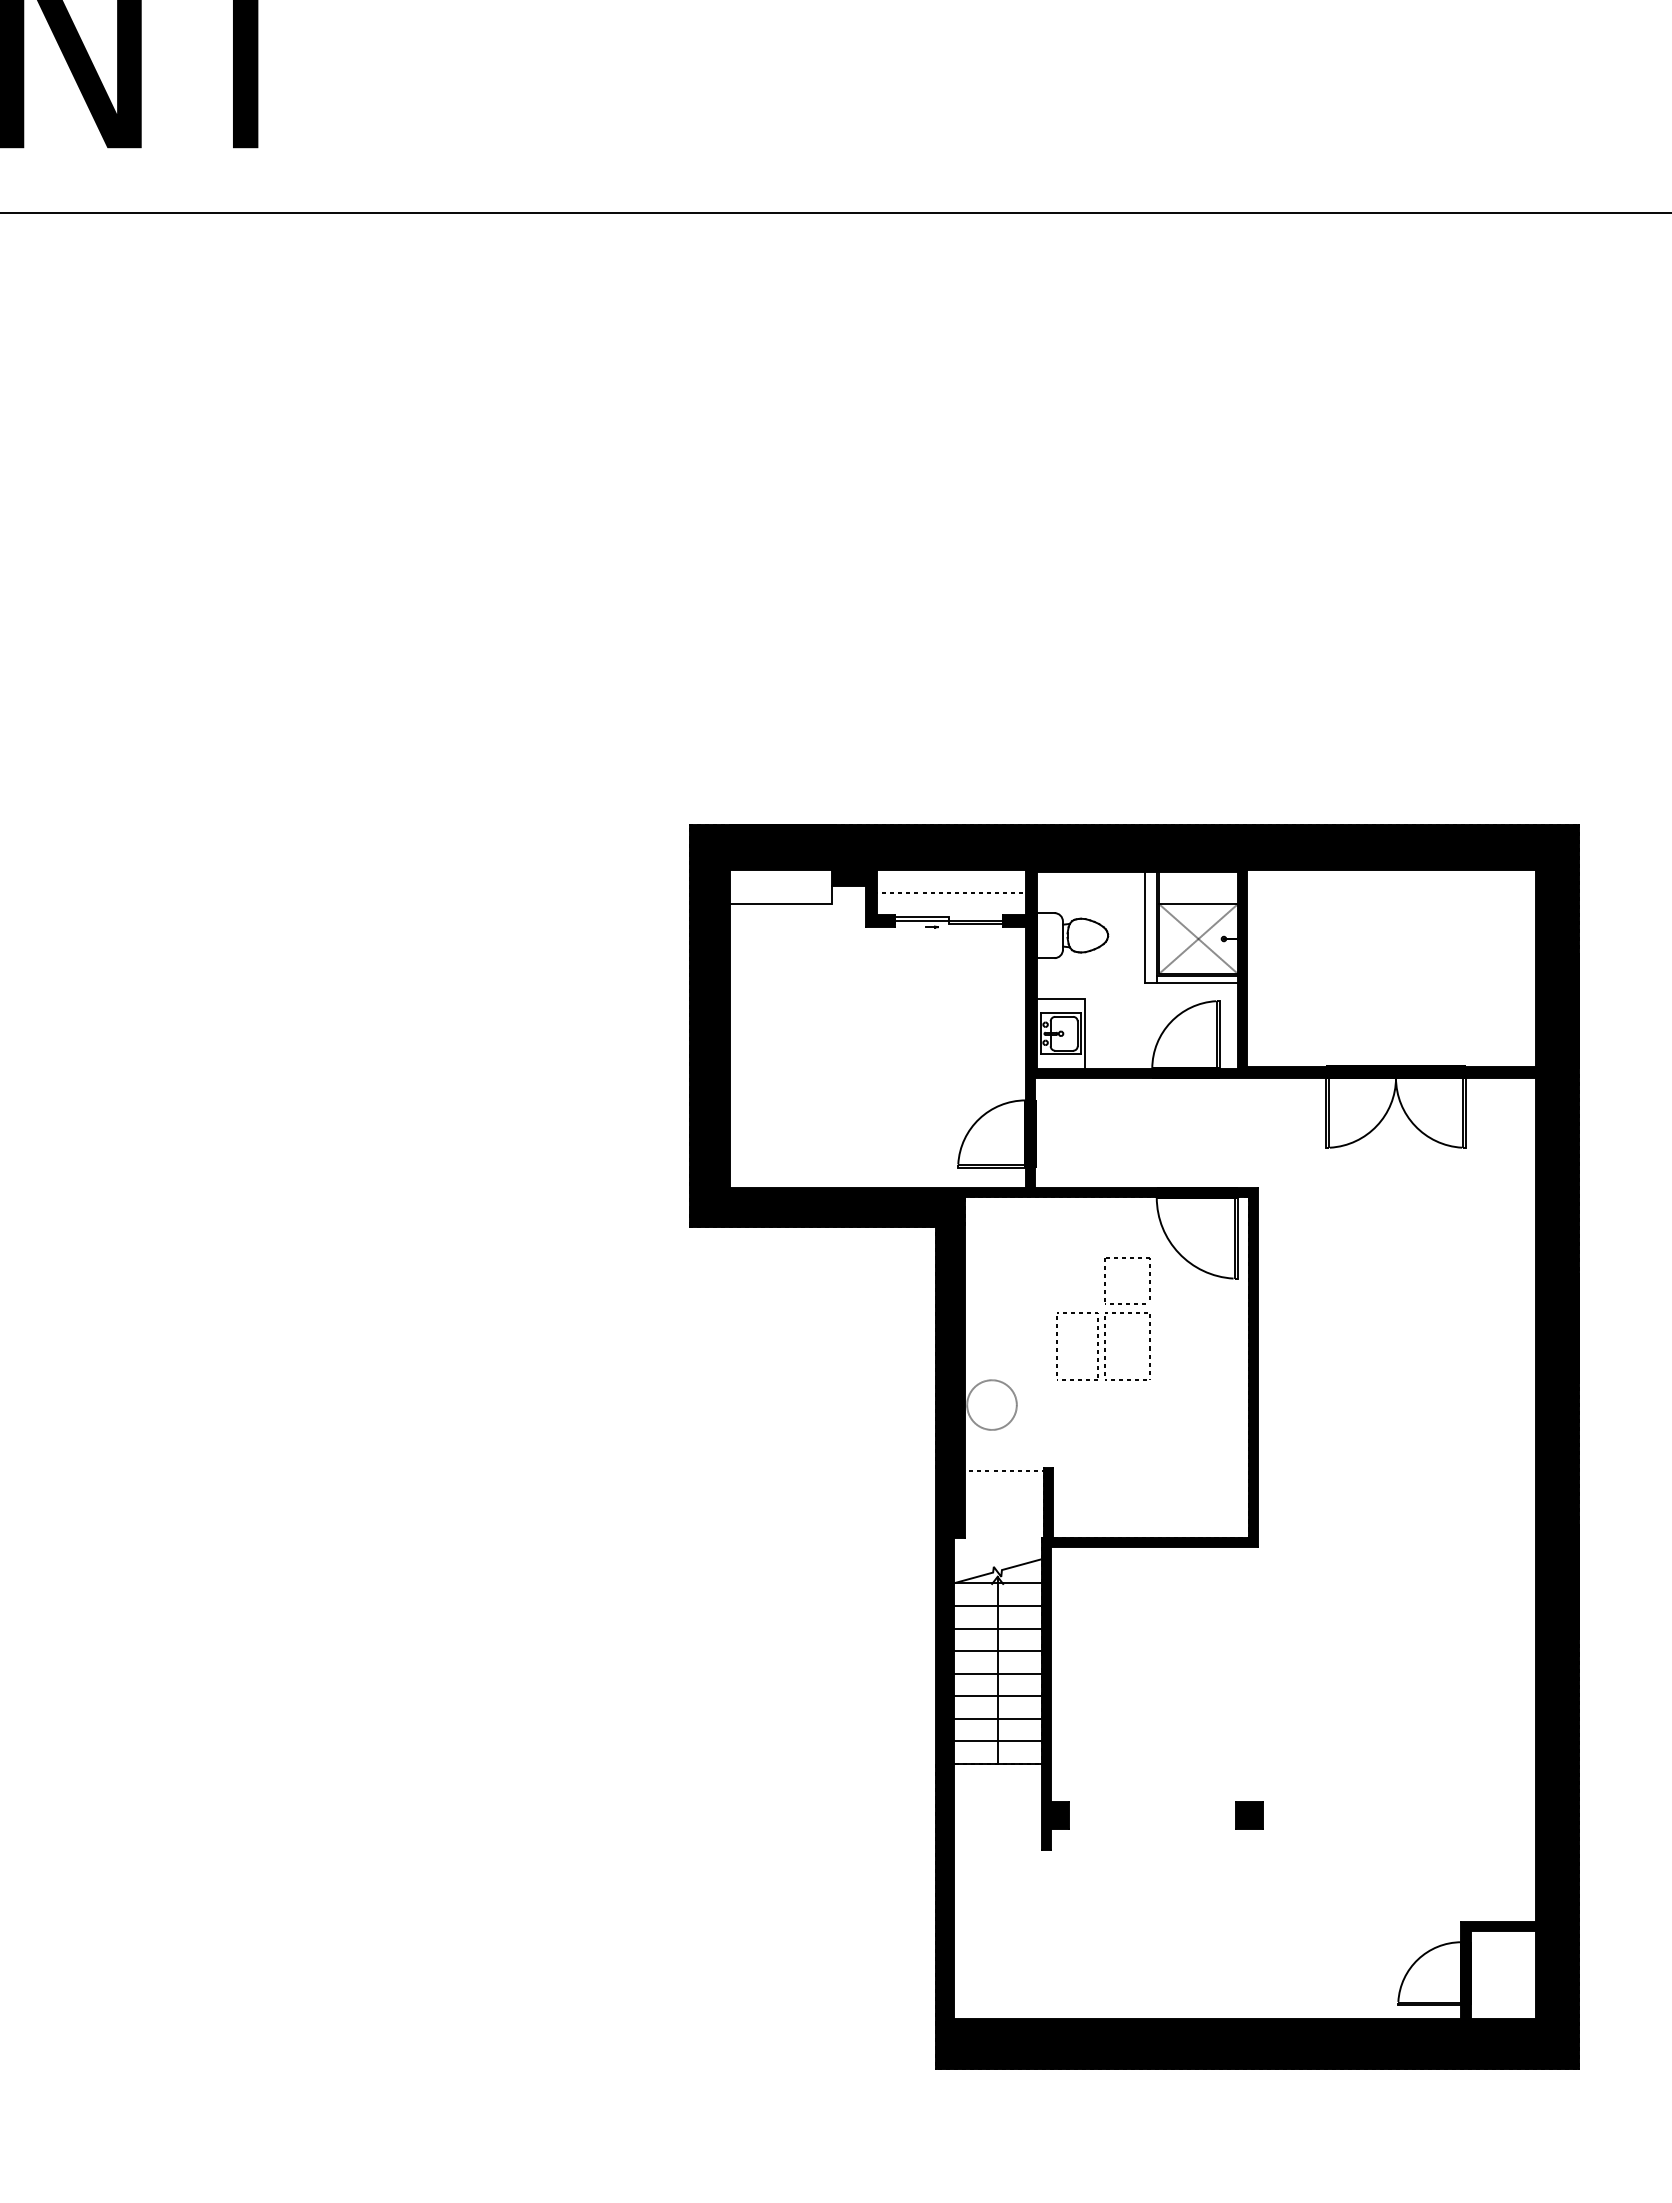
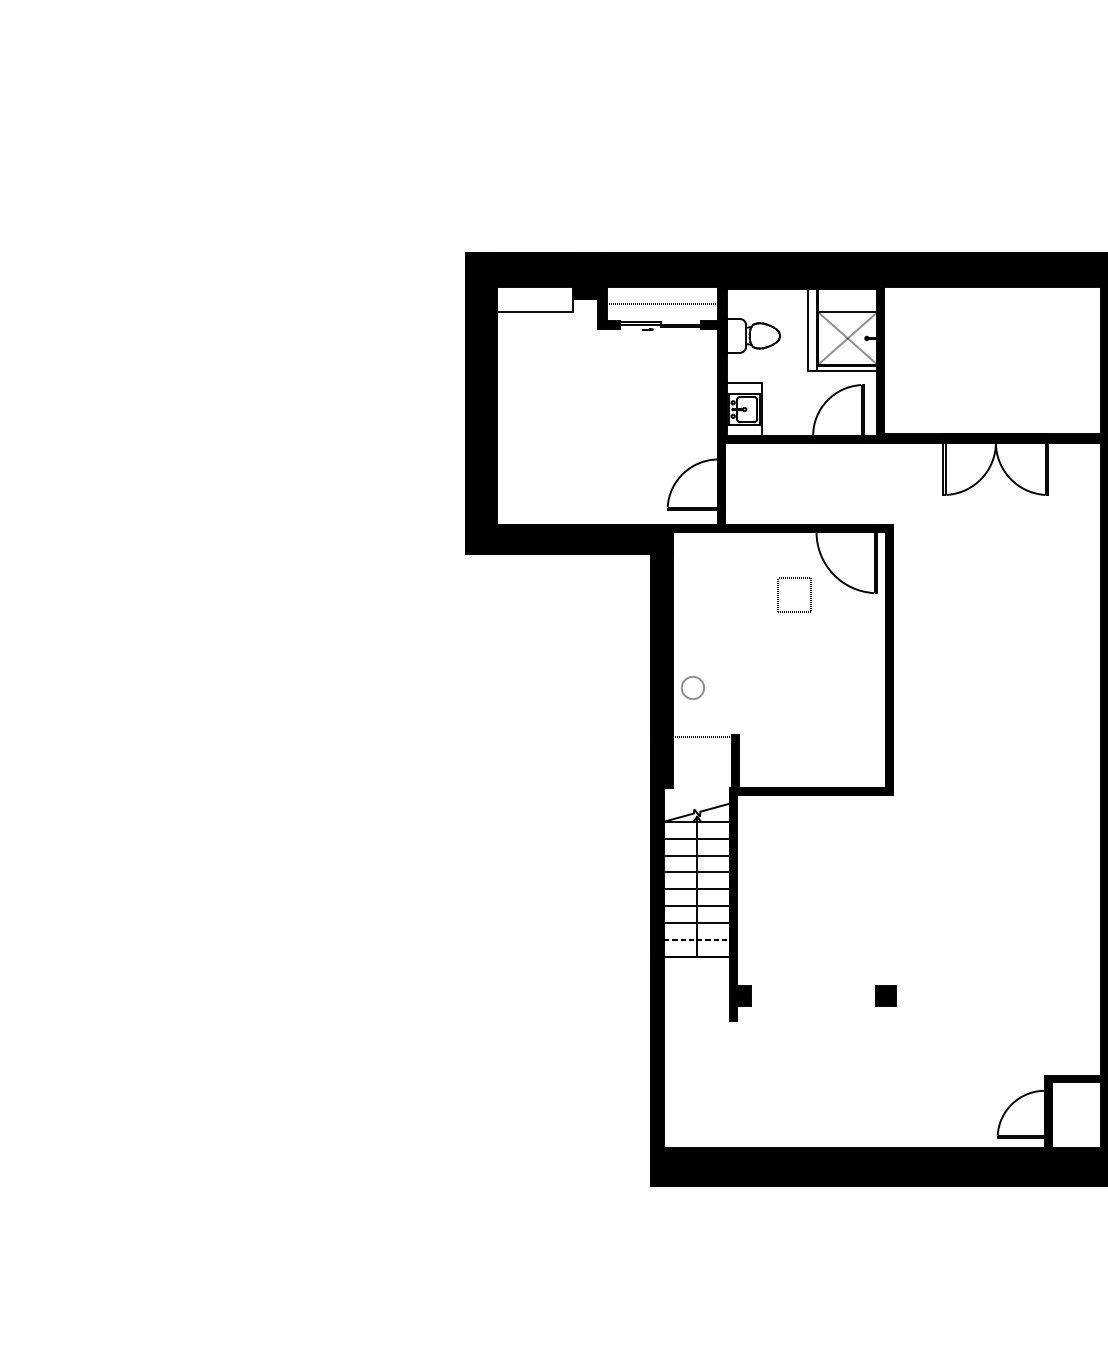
part: (1103, 1346) -> (776, 644), removed
circle: (991, 1404) -> (692, 687), size x0.6
line: (998, 1741) -> (697, 940), solid -> dashed

